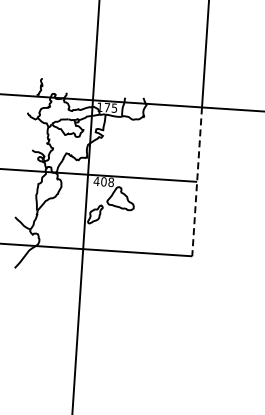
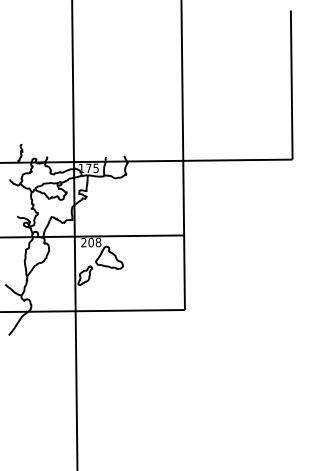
text: (96, 181) -> (83, 242), 408 -> 208
line: (197, 181) -> (184, 235), dashed -> solid

